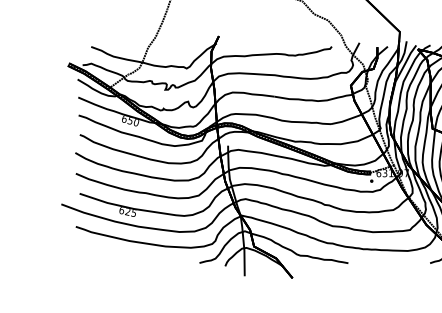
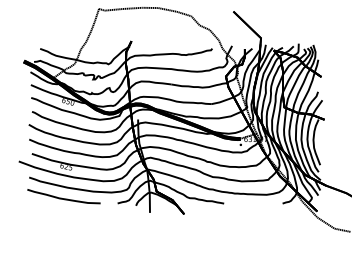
curve: (123, 256) -> (63, 198), added

